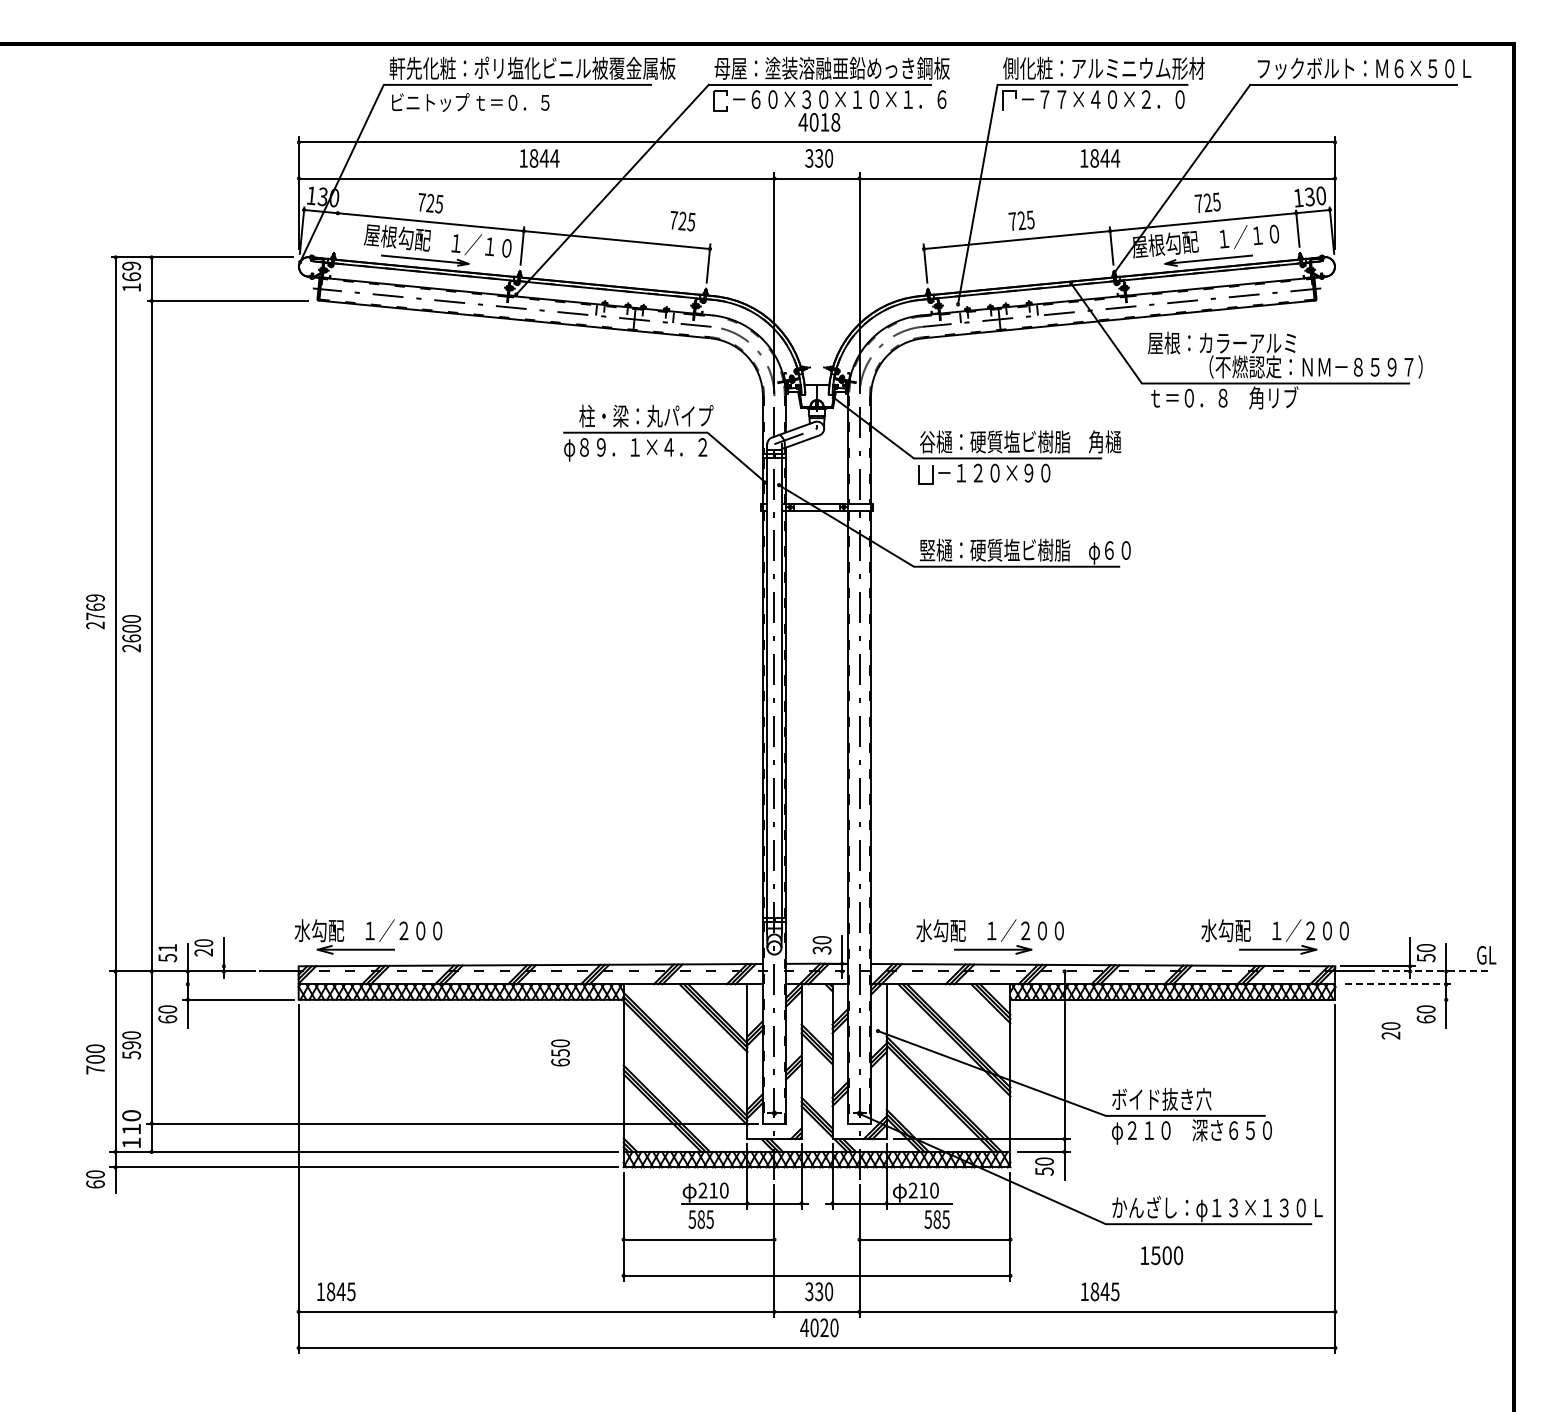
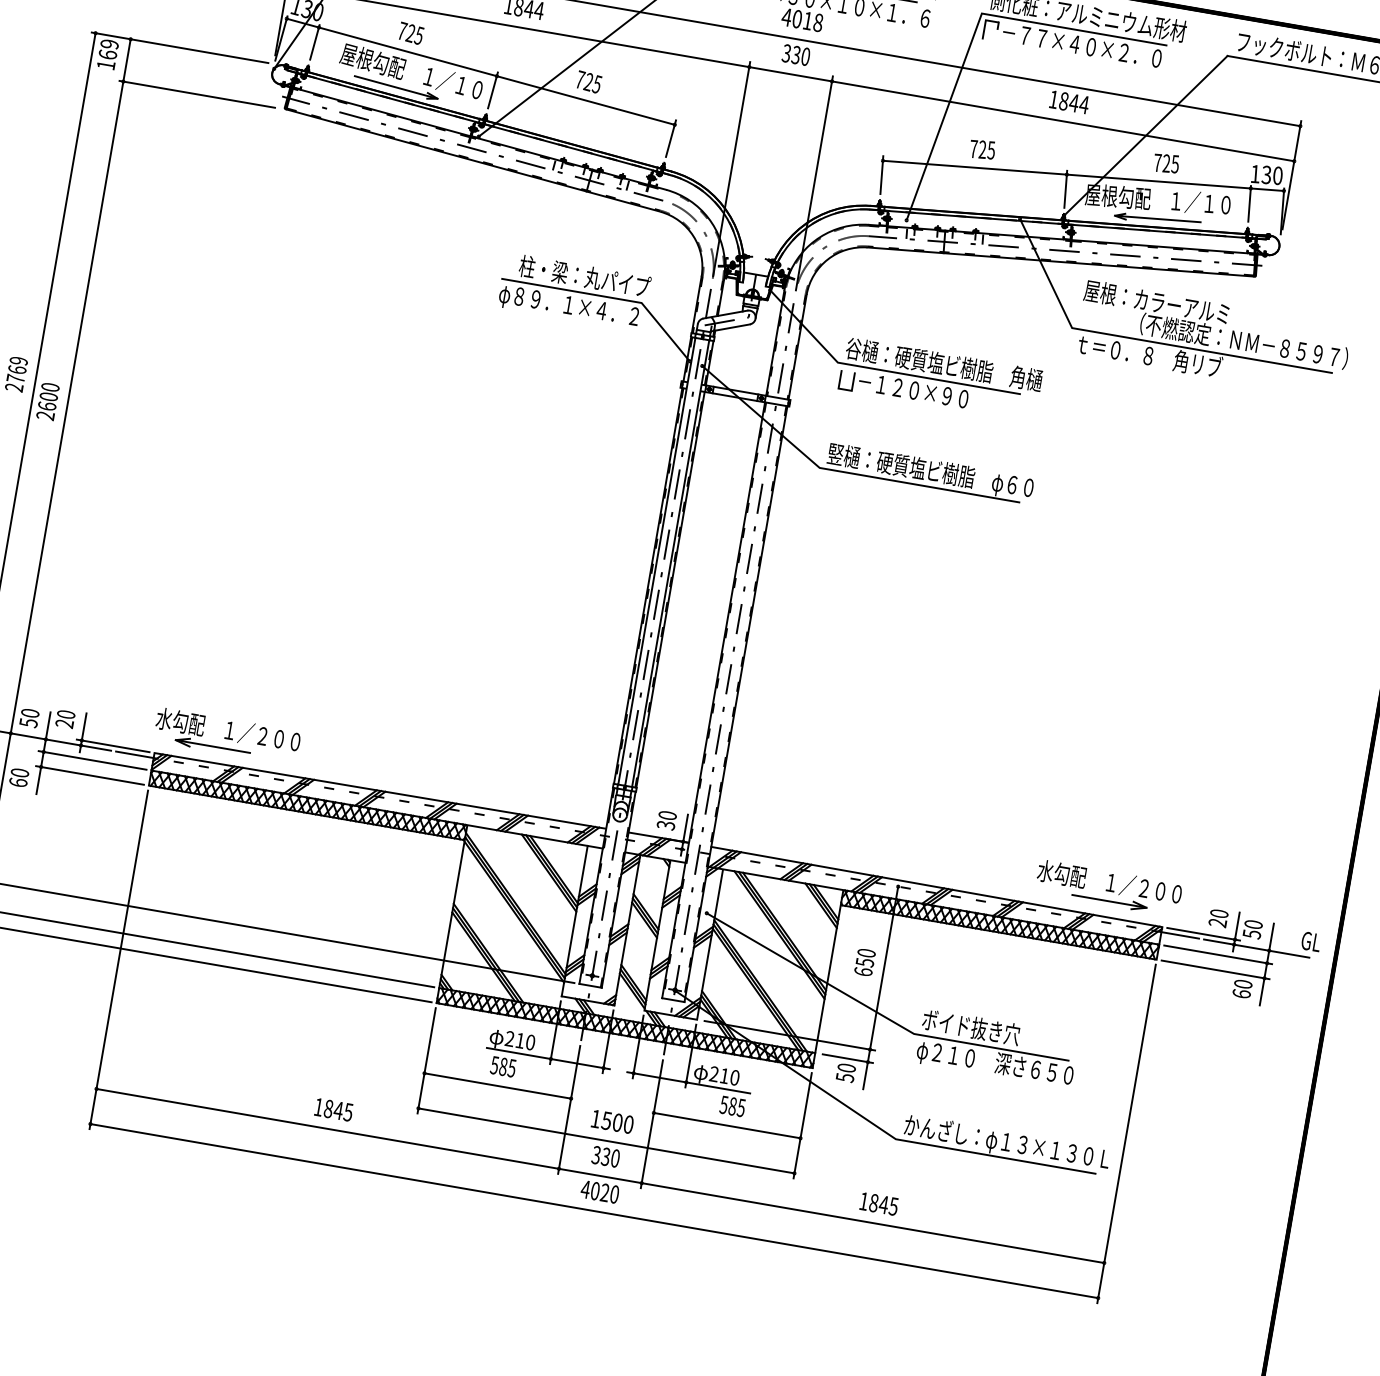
text: (683, 221) -> (589, 82), moved
line: (335, 228) -> (314, 42), added
part: (989, 936) -> (831, 840), removed
text: (167, 948) -> (30, 713), 51 -> 50
line: (255, 966) -> (112, 745), added
line: (1432, 971) -> (1255, 948), dashed -> solid
line: (237, 984) -> (92, 760), added
line: (1395, 984) -> (1217, 954), dashed -> solid
line: (1395, 999) -> (1215, 969), added
text: (1390, 1030) -> (1218, 917), moved
text: (560, 1052) -> (865, 962), moved
text: (1161, 1255) -> (612, 1121), moved
text: (336, 1291) -> (334, 1109), moved

